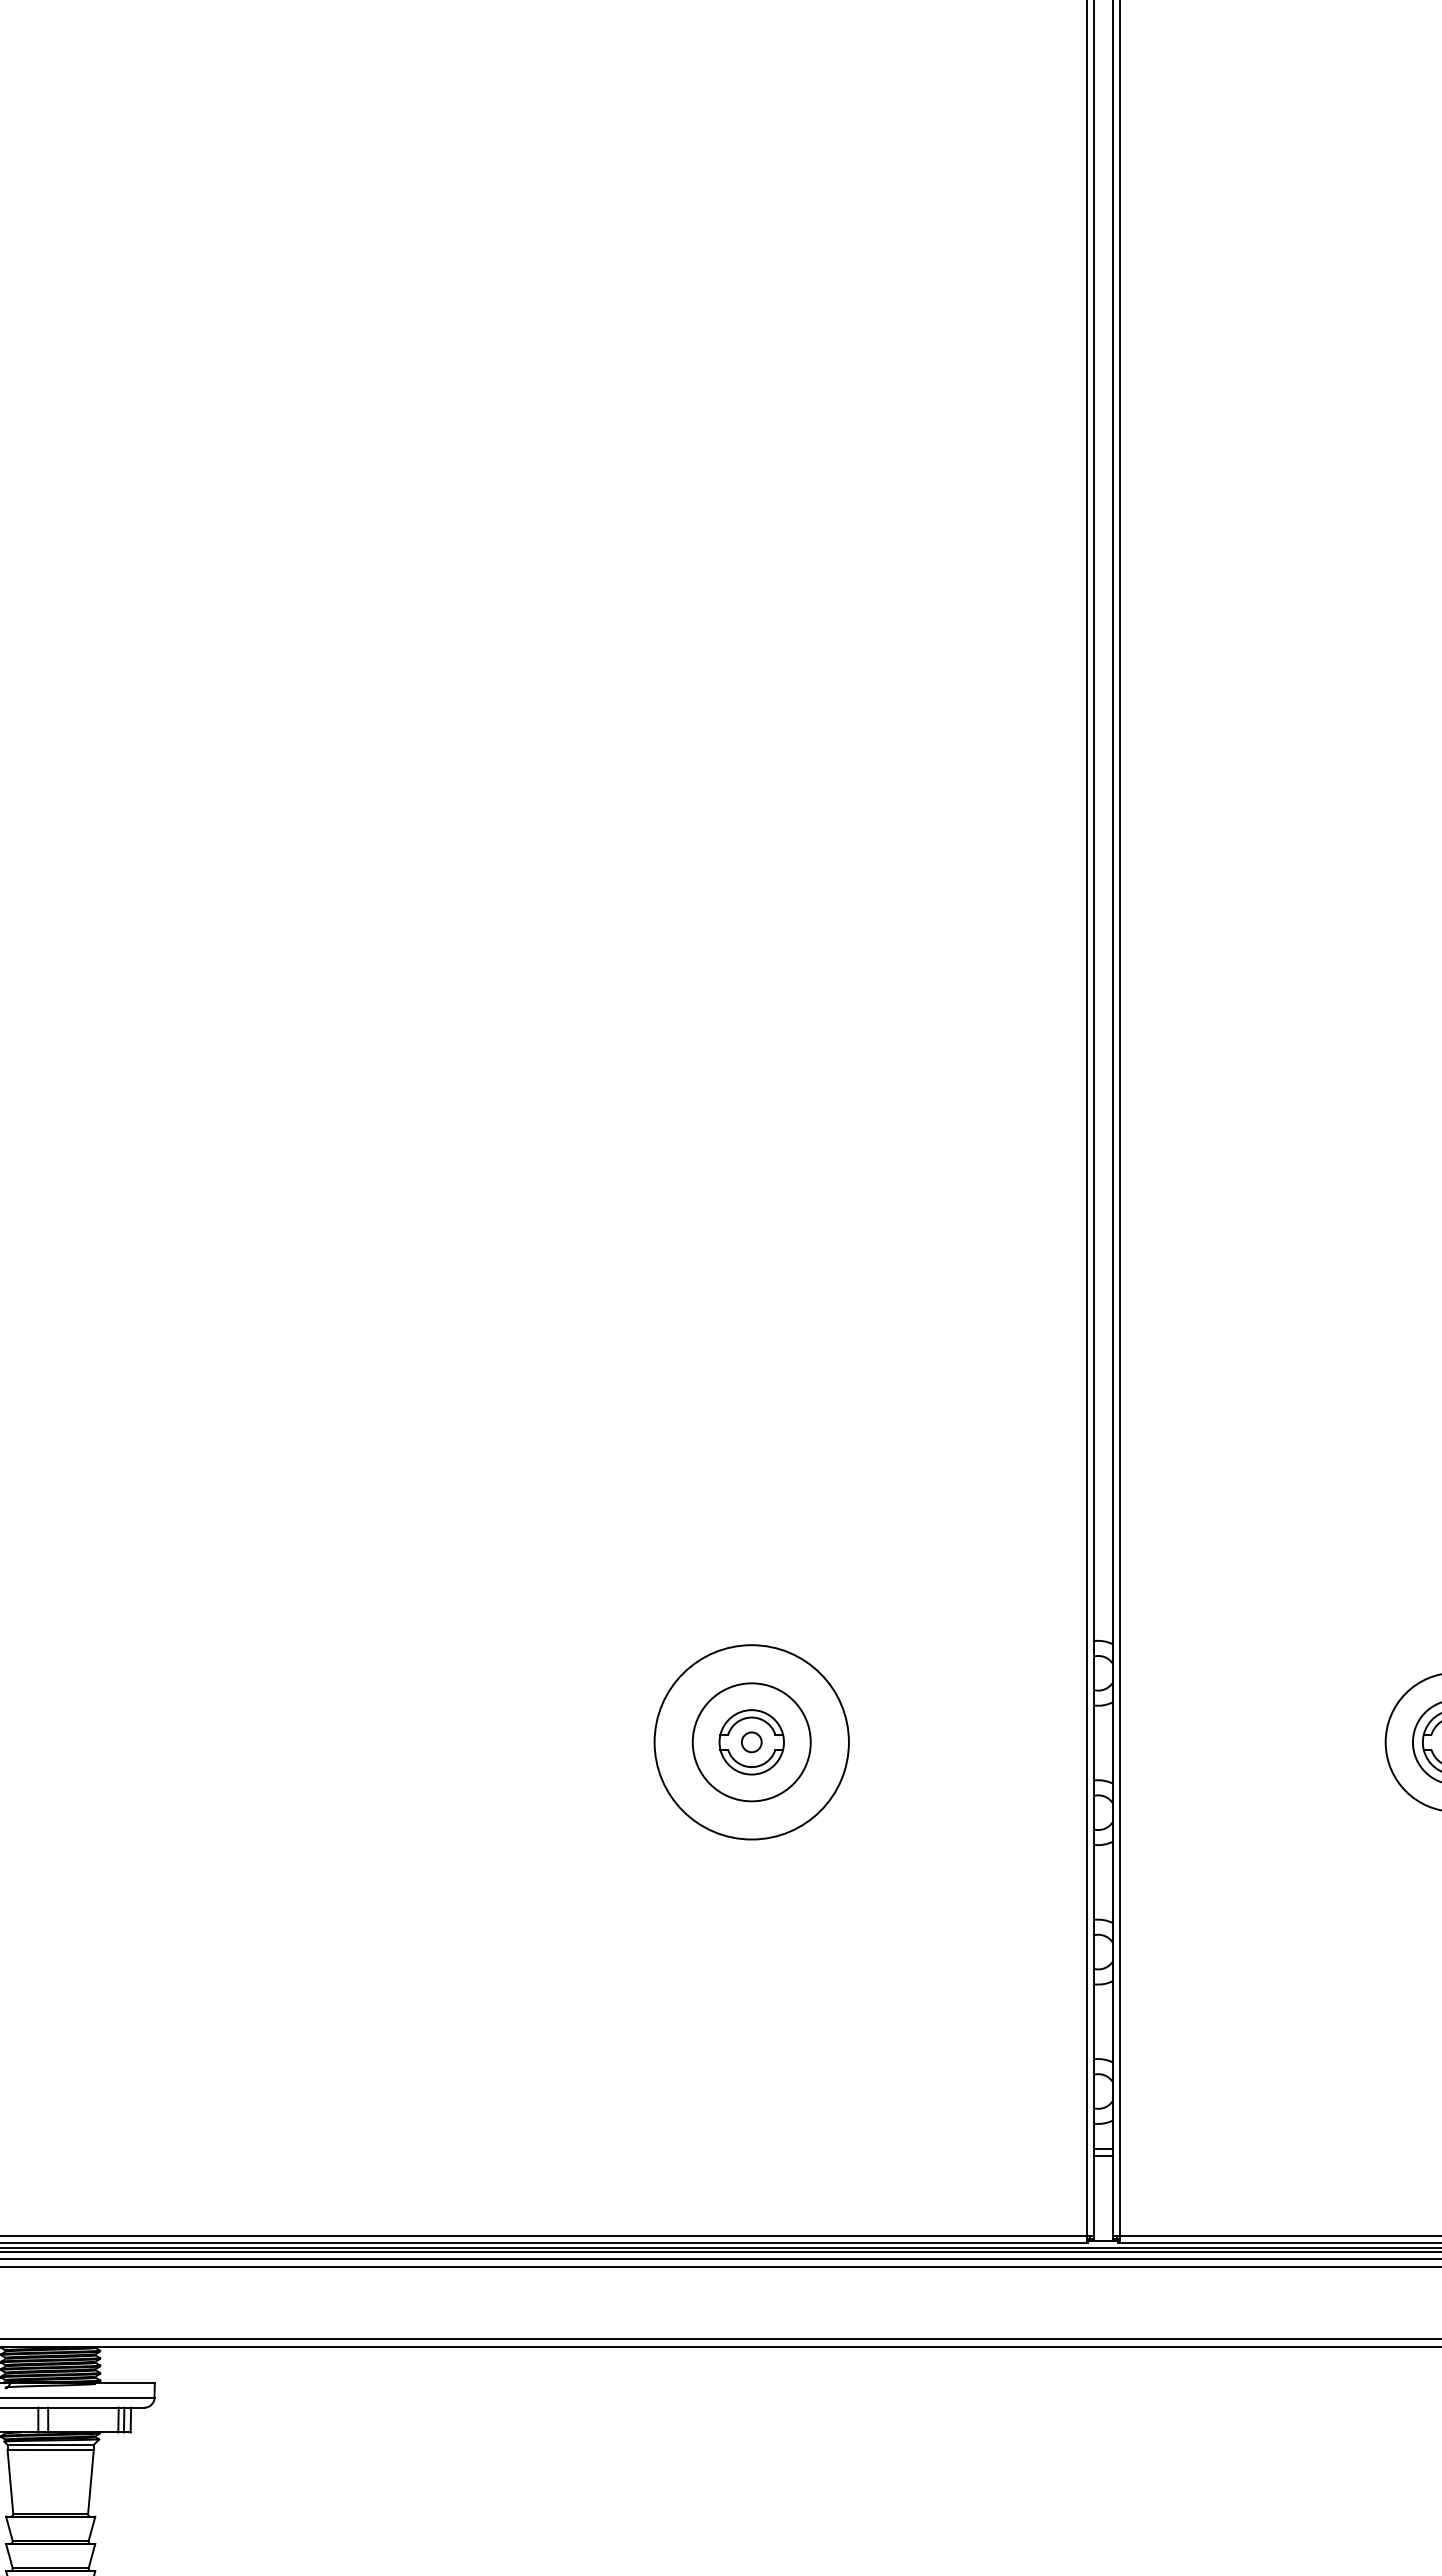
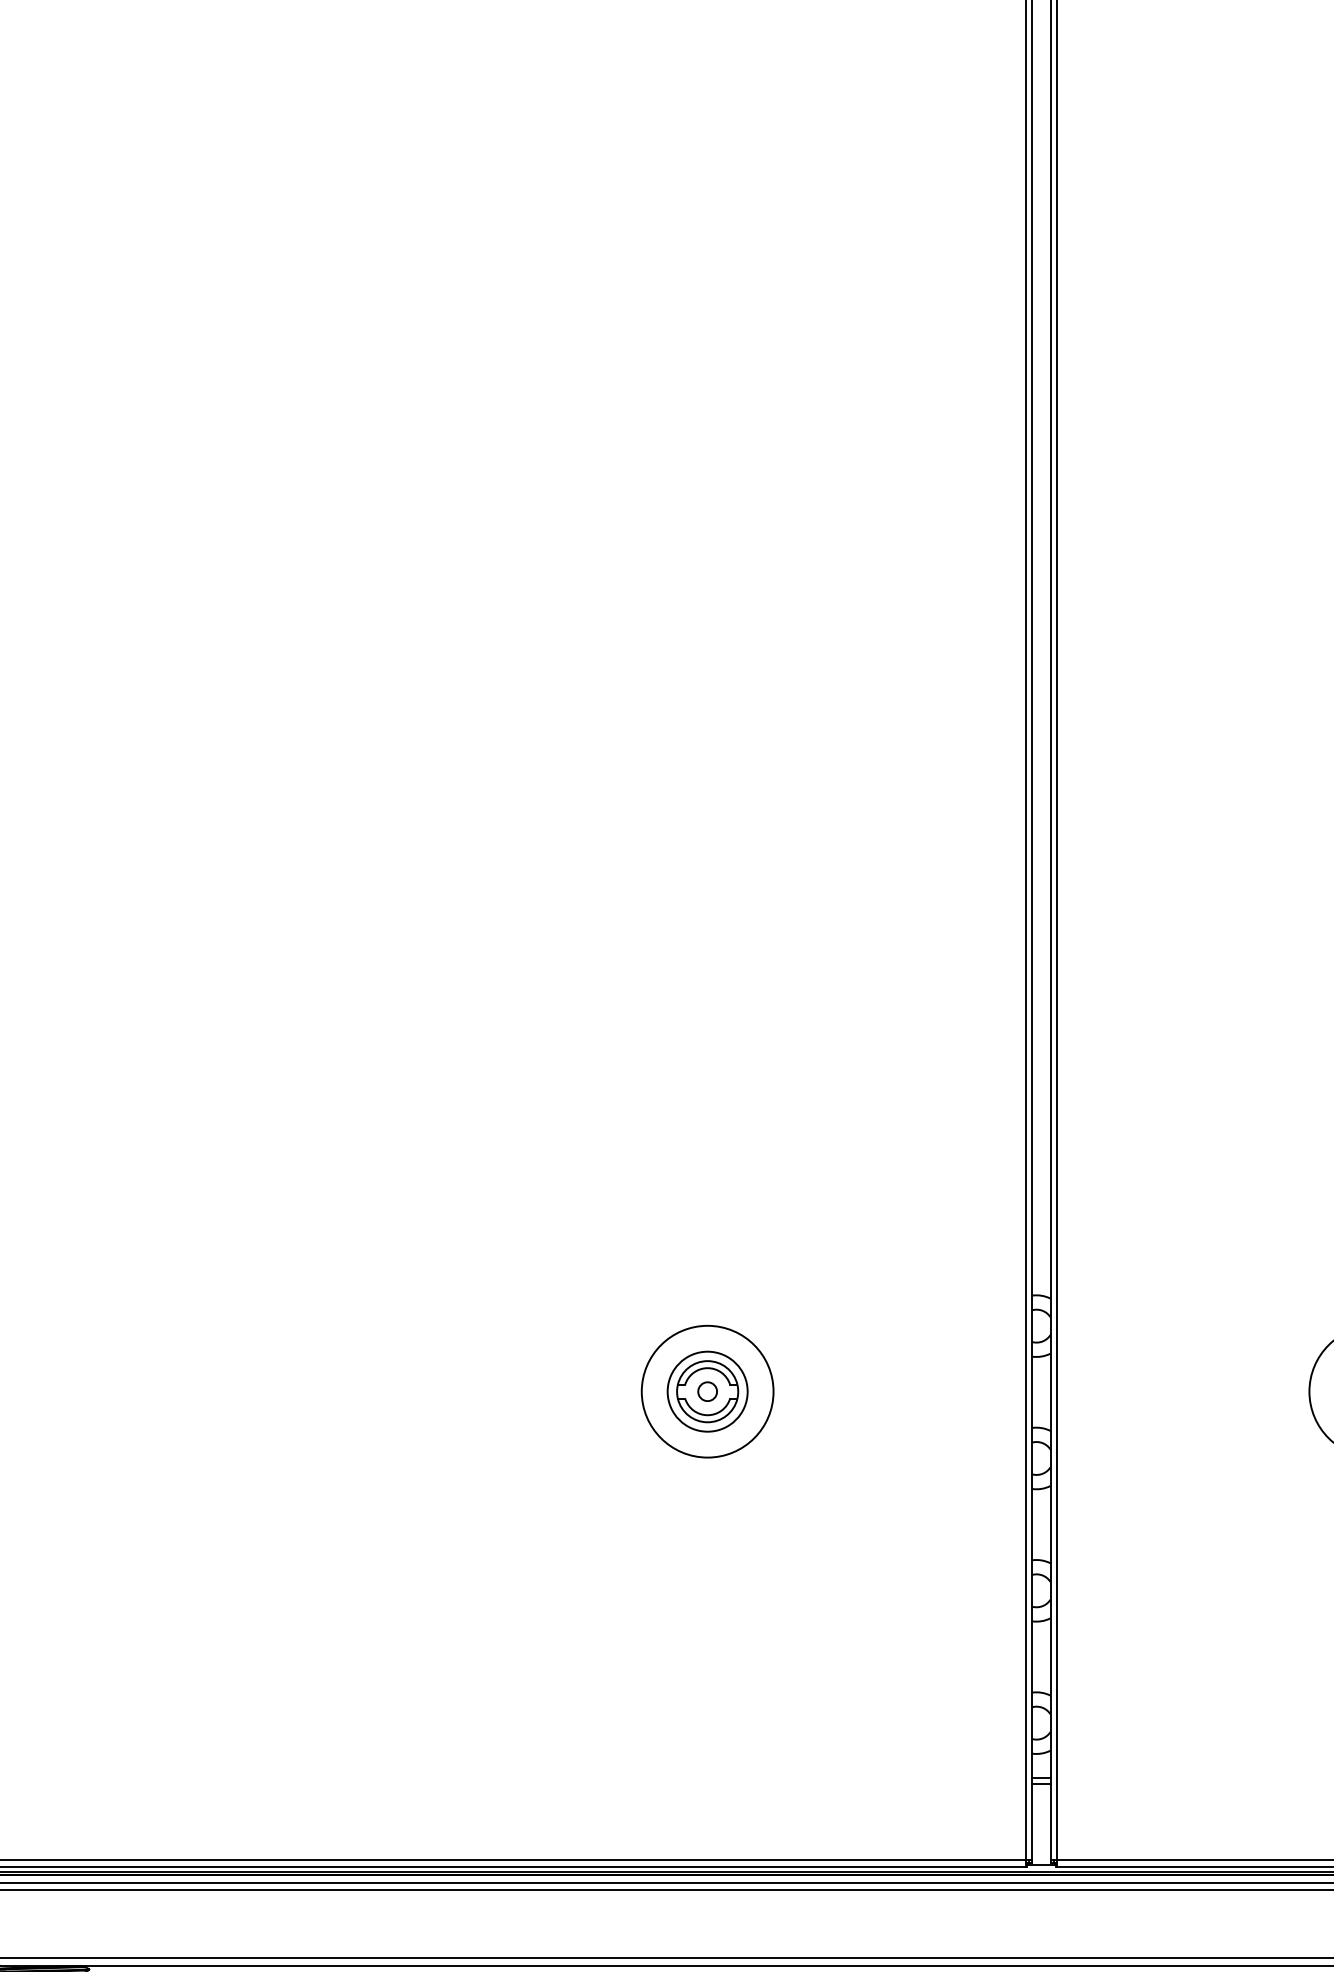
circle: (751, 1741) -> (707, 1390), size x0.71
circle: (751, 1742) -> (707, 1391), size x0.71

